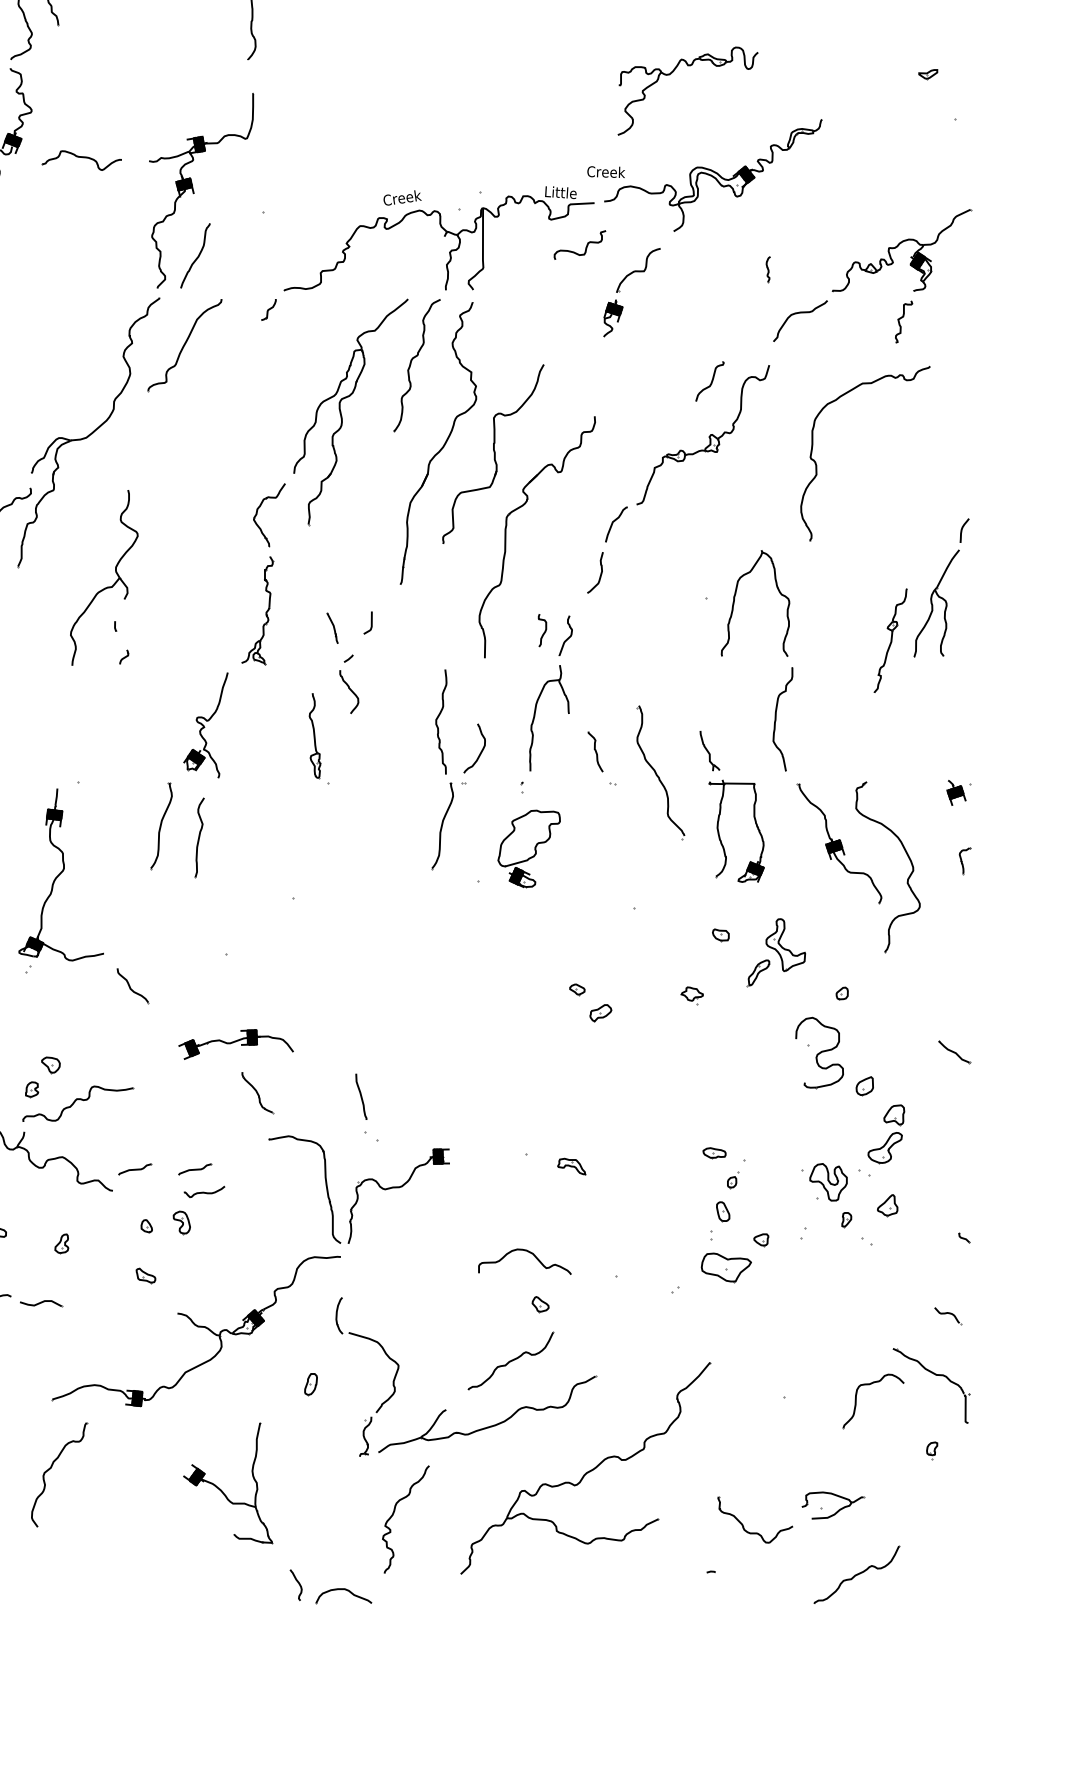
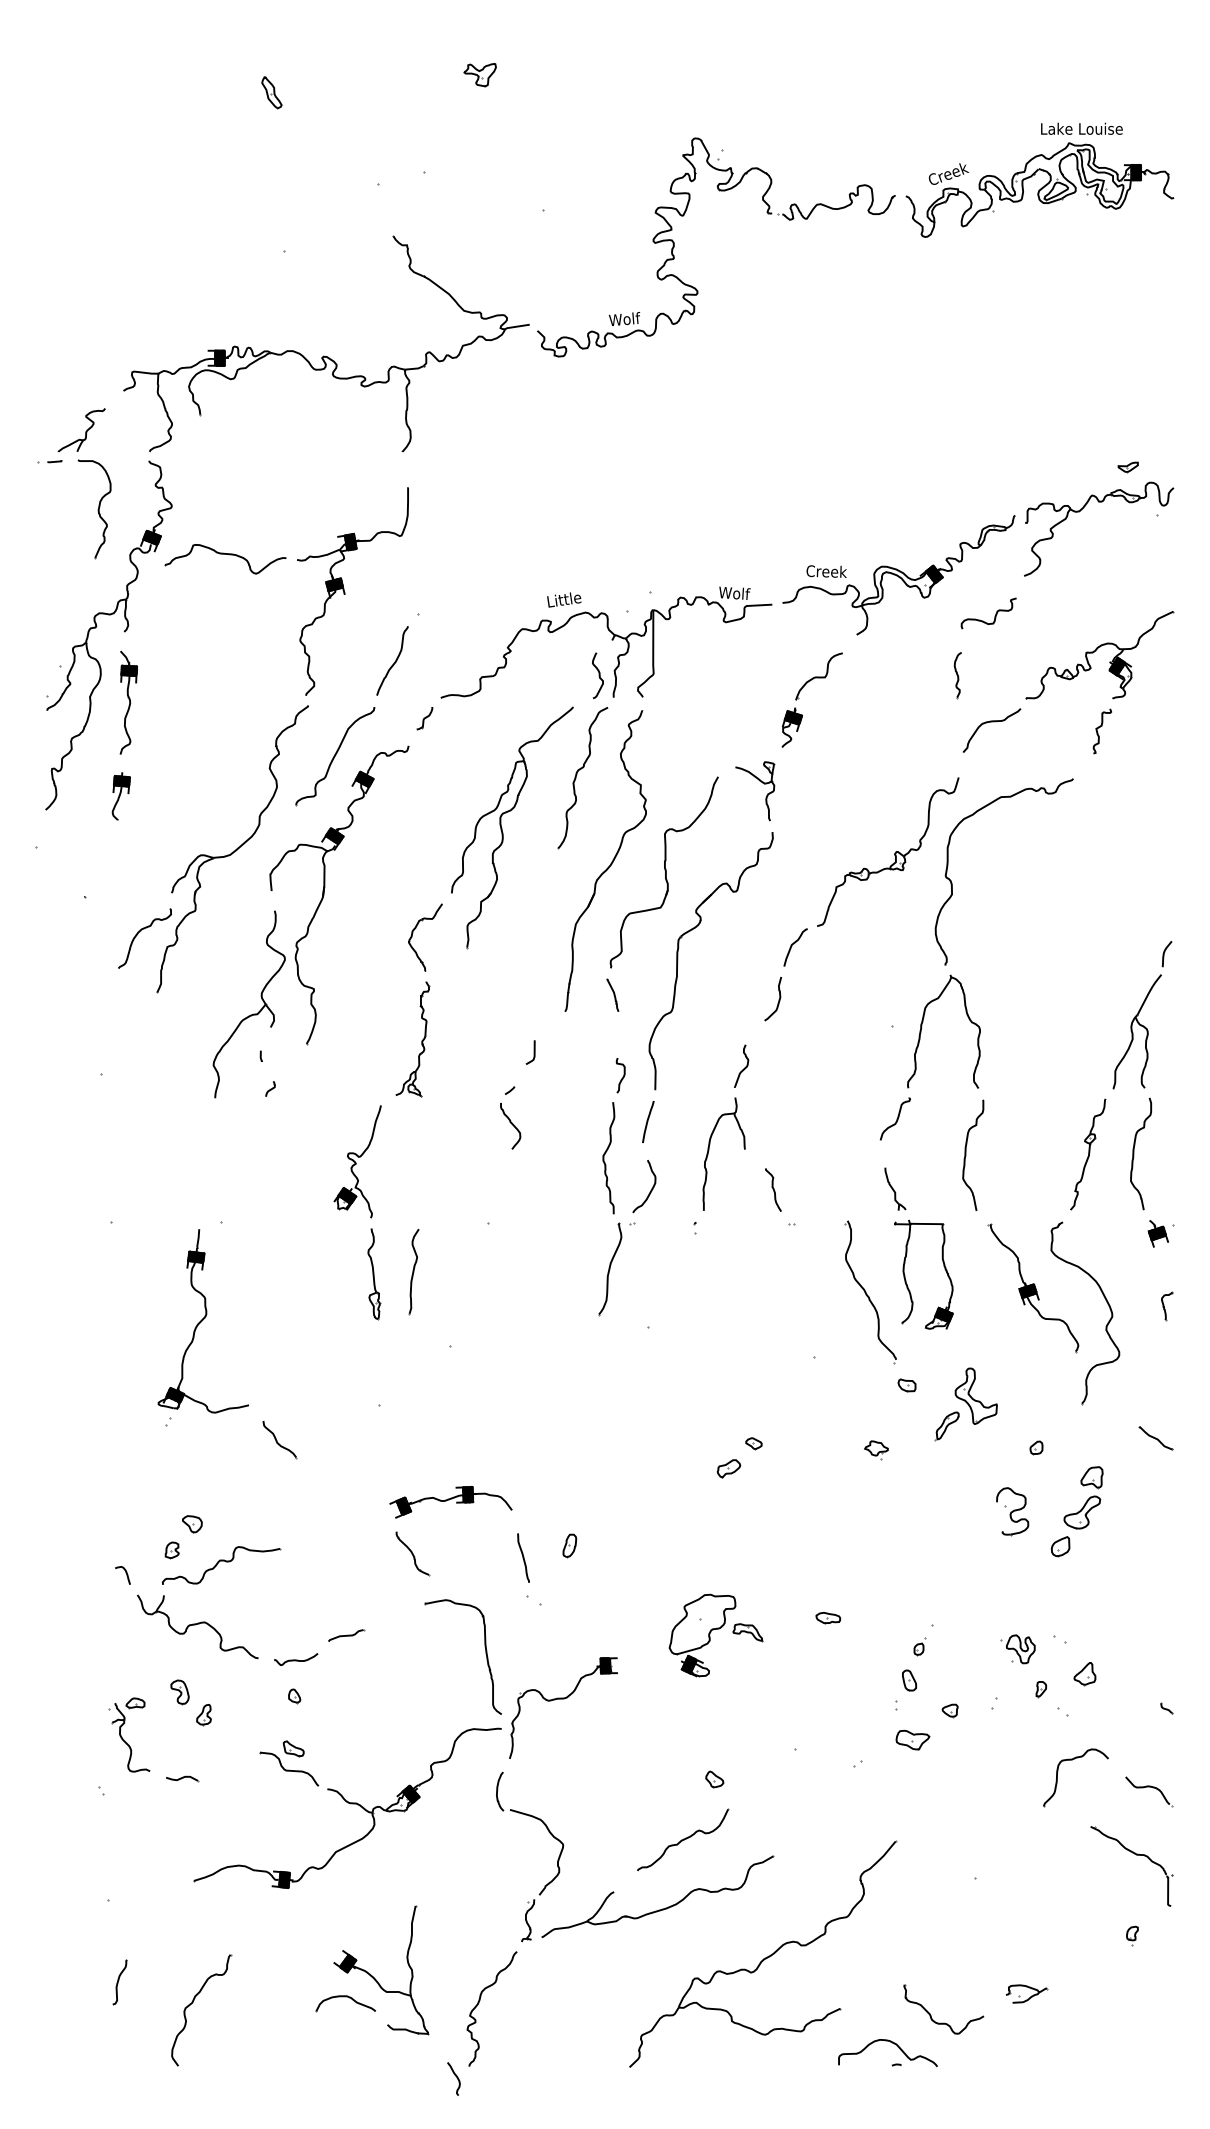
part: (671, 73) -> (1081, 510), moved
part: (82, 160) -> (225, 559), size x1.43
text: (606, 172) -> (826, 571), moved
text: (561, 192) -> (736, 593), Little -> Wolf
text: (402, 198) -> (567, 599), Creek -> Little
curve: (585, 247) -> (994, 616), moved
curve: (197, 256) -> (394, 661), moved
curve: (431, 269) -> (598, 675), added
part: (768, 269) -> (957, 675), size x1.67
part: (585, 370) -> (762, 783), added
curve: (710, 382) -> (896, 1119), moved
curve: (816, 463) -> (952, 882), moved
part: (174, 475) -> (324, 895), added
part: (332, 627) -> (612, 994), moved
curve: (544, 631) -> (622, 1076), moved
part: (890, 640) -> (1088, 1154), moved
curve: (478, 687) -> (648, 1121), added
curve: (934, 717) -> (1134, 1153), added
part: (315, 736) -> (374, 1274), moved
part: (660, 772) -> (870, 1292), moved
part: (161, 826) -> (310, 1269), removed
part: (199, 837) -> (413, 1271), moved
part: (529, 848) -> (702, 1635), moved
part: (600, 1012) -> (728, 1468), moved
part: (235, 1044) -> (450, 1502), moved
part: (953, 1052) -> (1155, 1438), moved
part: (819, 1053) -> (1012, 1511), size x0.62
part: (886, 1133) -> (1083, 1497), moved
part: (713, 1153) -> (827, 1618), moved
part: (135, 1169) -> (282, 1635), removed
part: (824, 1182) -> (1017, 1649), size x0.71
part: (398, 1188) -> (563, 1699), moved
curve: (204, 1191) -> (296, 1659), moved
part: (181, 1222) -> (179, 1692), moved
curve: (529, 1252) -> (892, 2043), moved
part: (725, 1266) -> (912, 1739), size x0.62
part: (141, 1294) -> (289, 1768), added
part: (41, 1303) -> (182, 1778), size x0.71
part: (948, 1315) -> (1149, 1791), size x1.67
part: (310, 1384) -> (569, 1545), moved
part: (870, 1385) -> (1072, 1760), moved
part: (52, 1467) -> (193, 2002), moved
part: (832, 1505) -> (1026, 1993), size x0.62
curve: (394, 1514) -> (479, 2003), moved
part: (857, 1574) -> (1052, 2067), removed
part: (343, 1595) -> (345, 2003), moved

